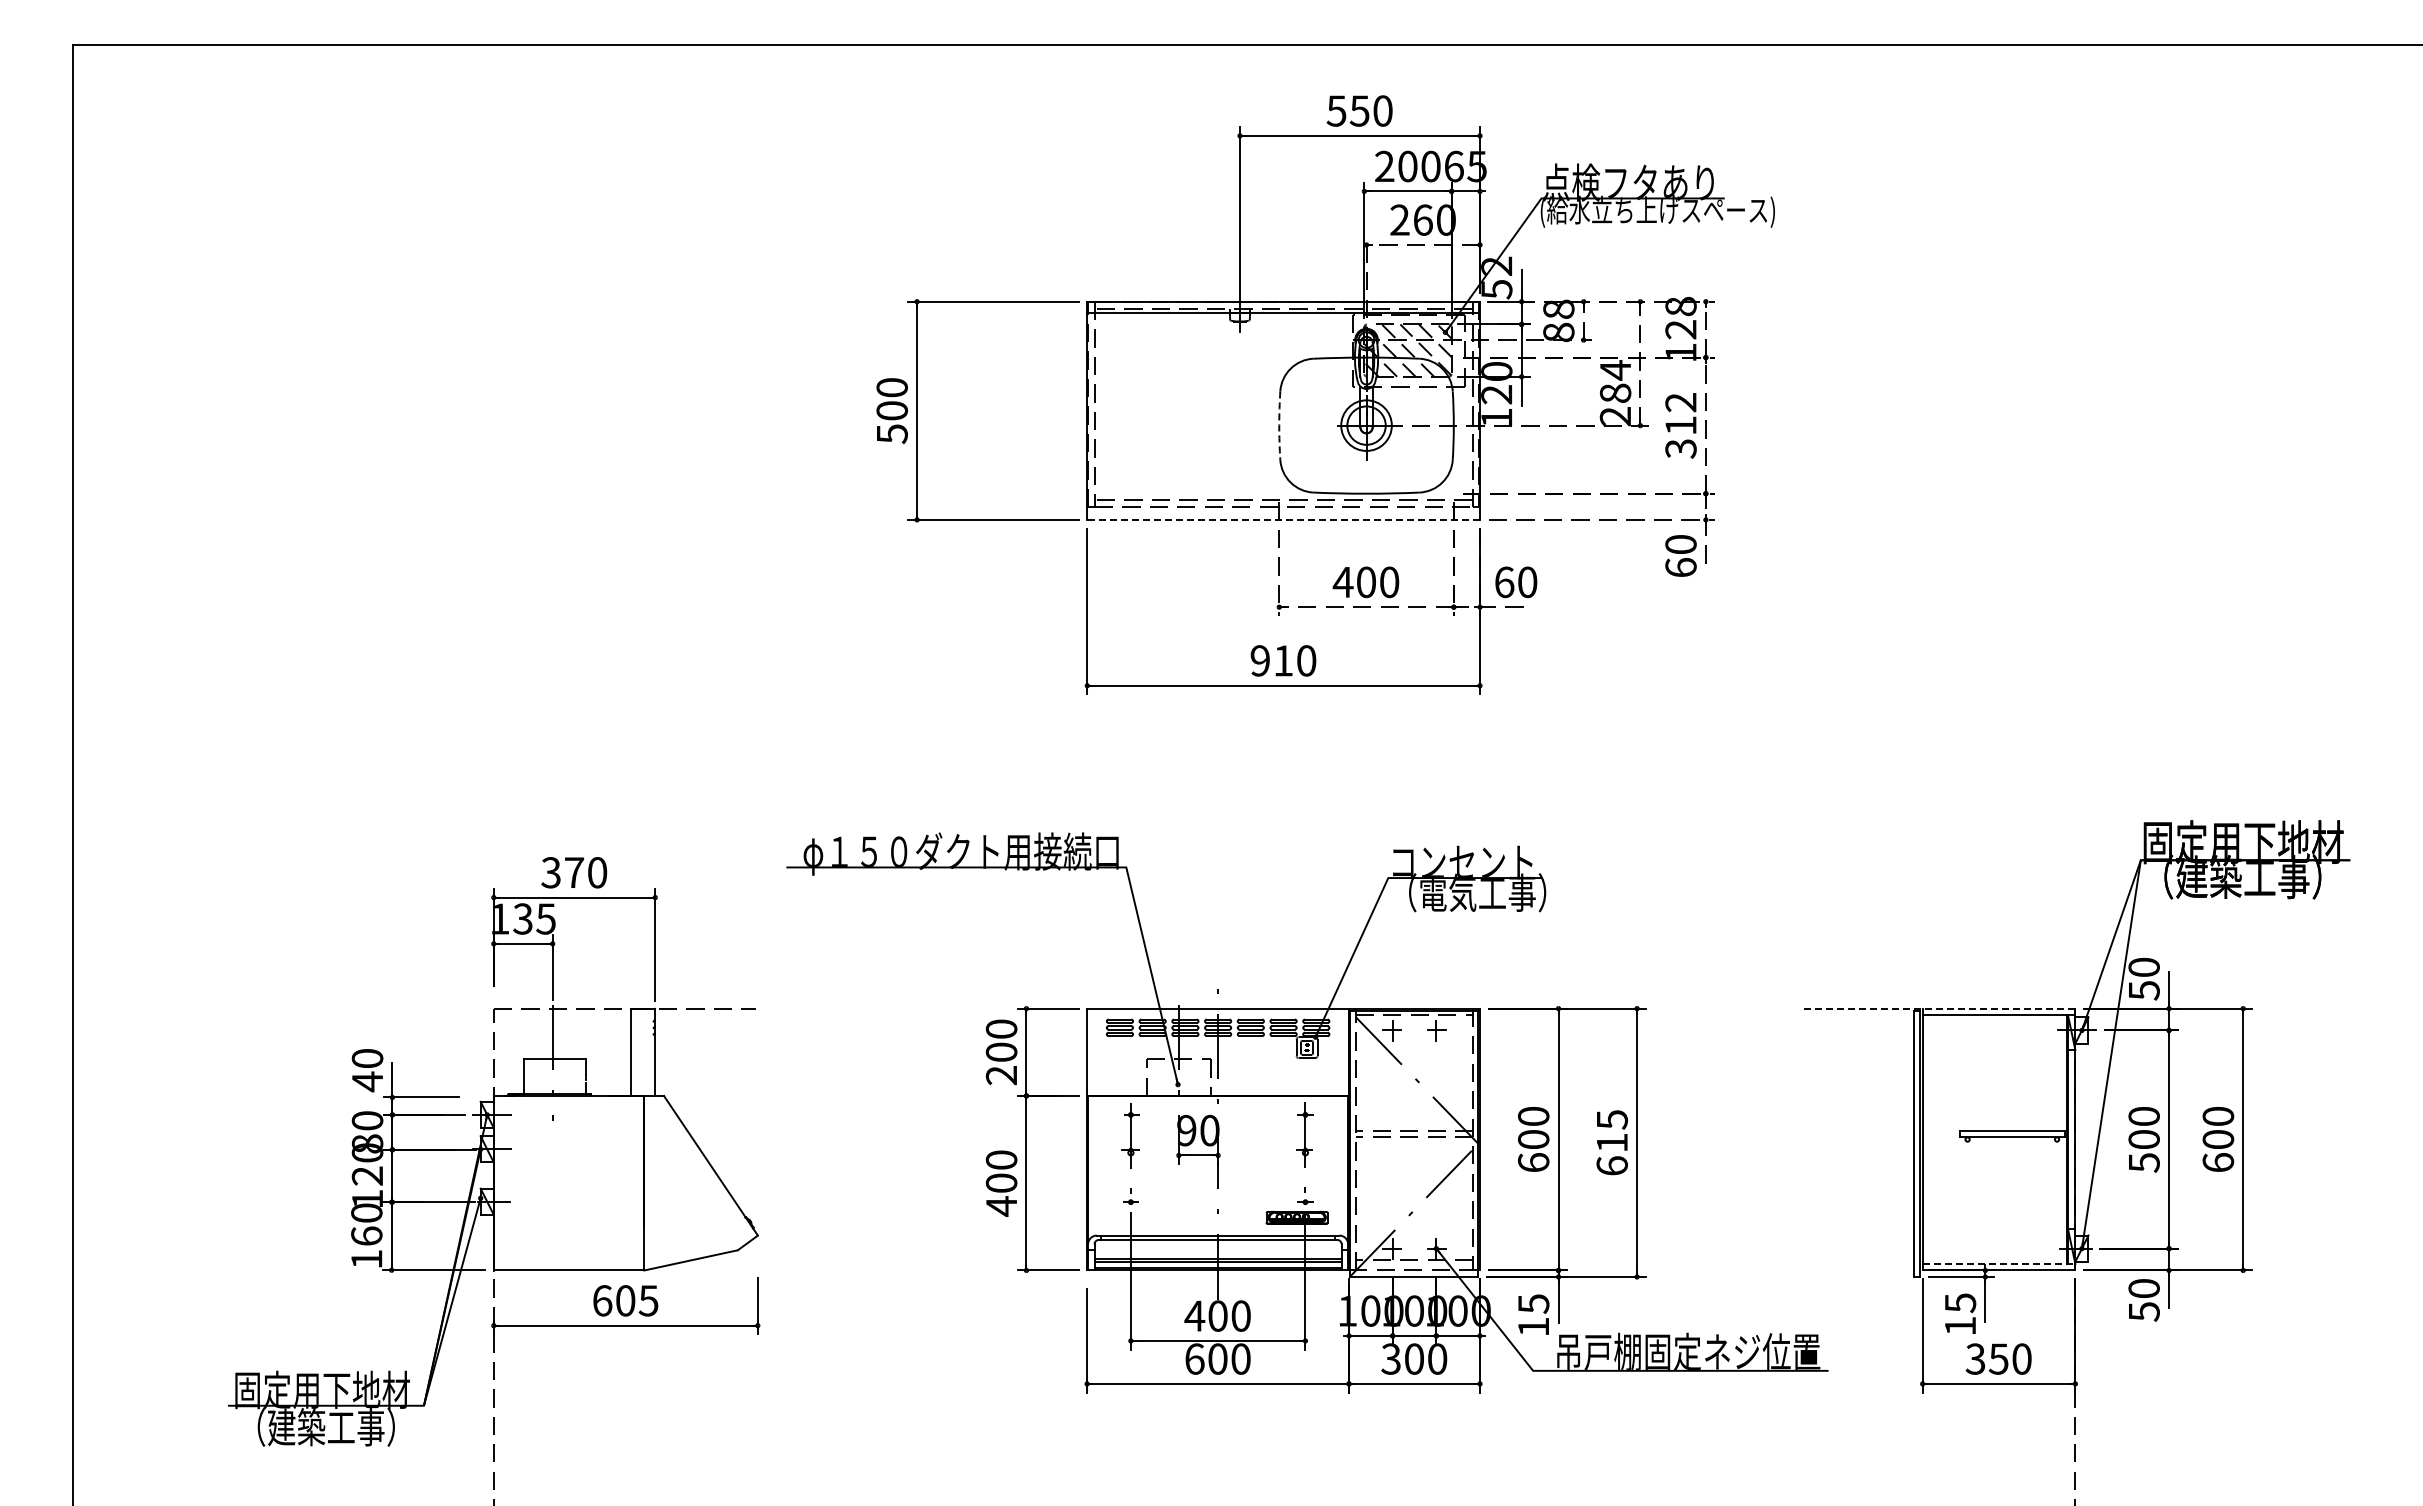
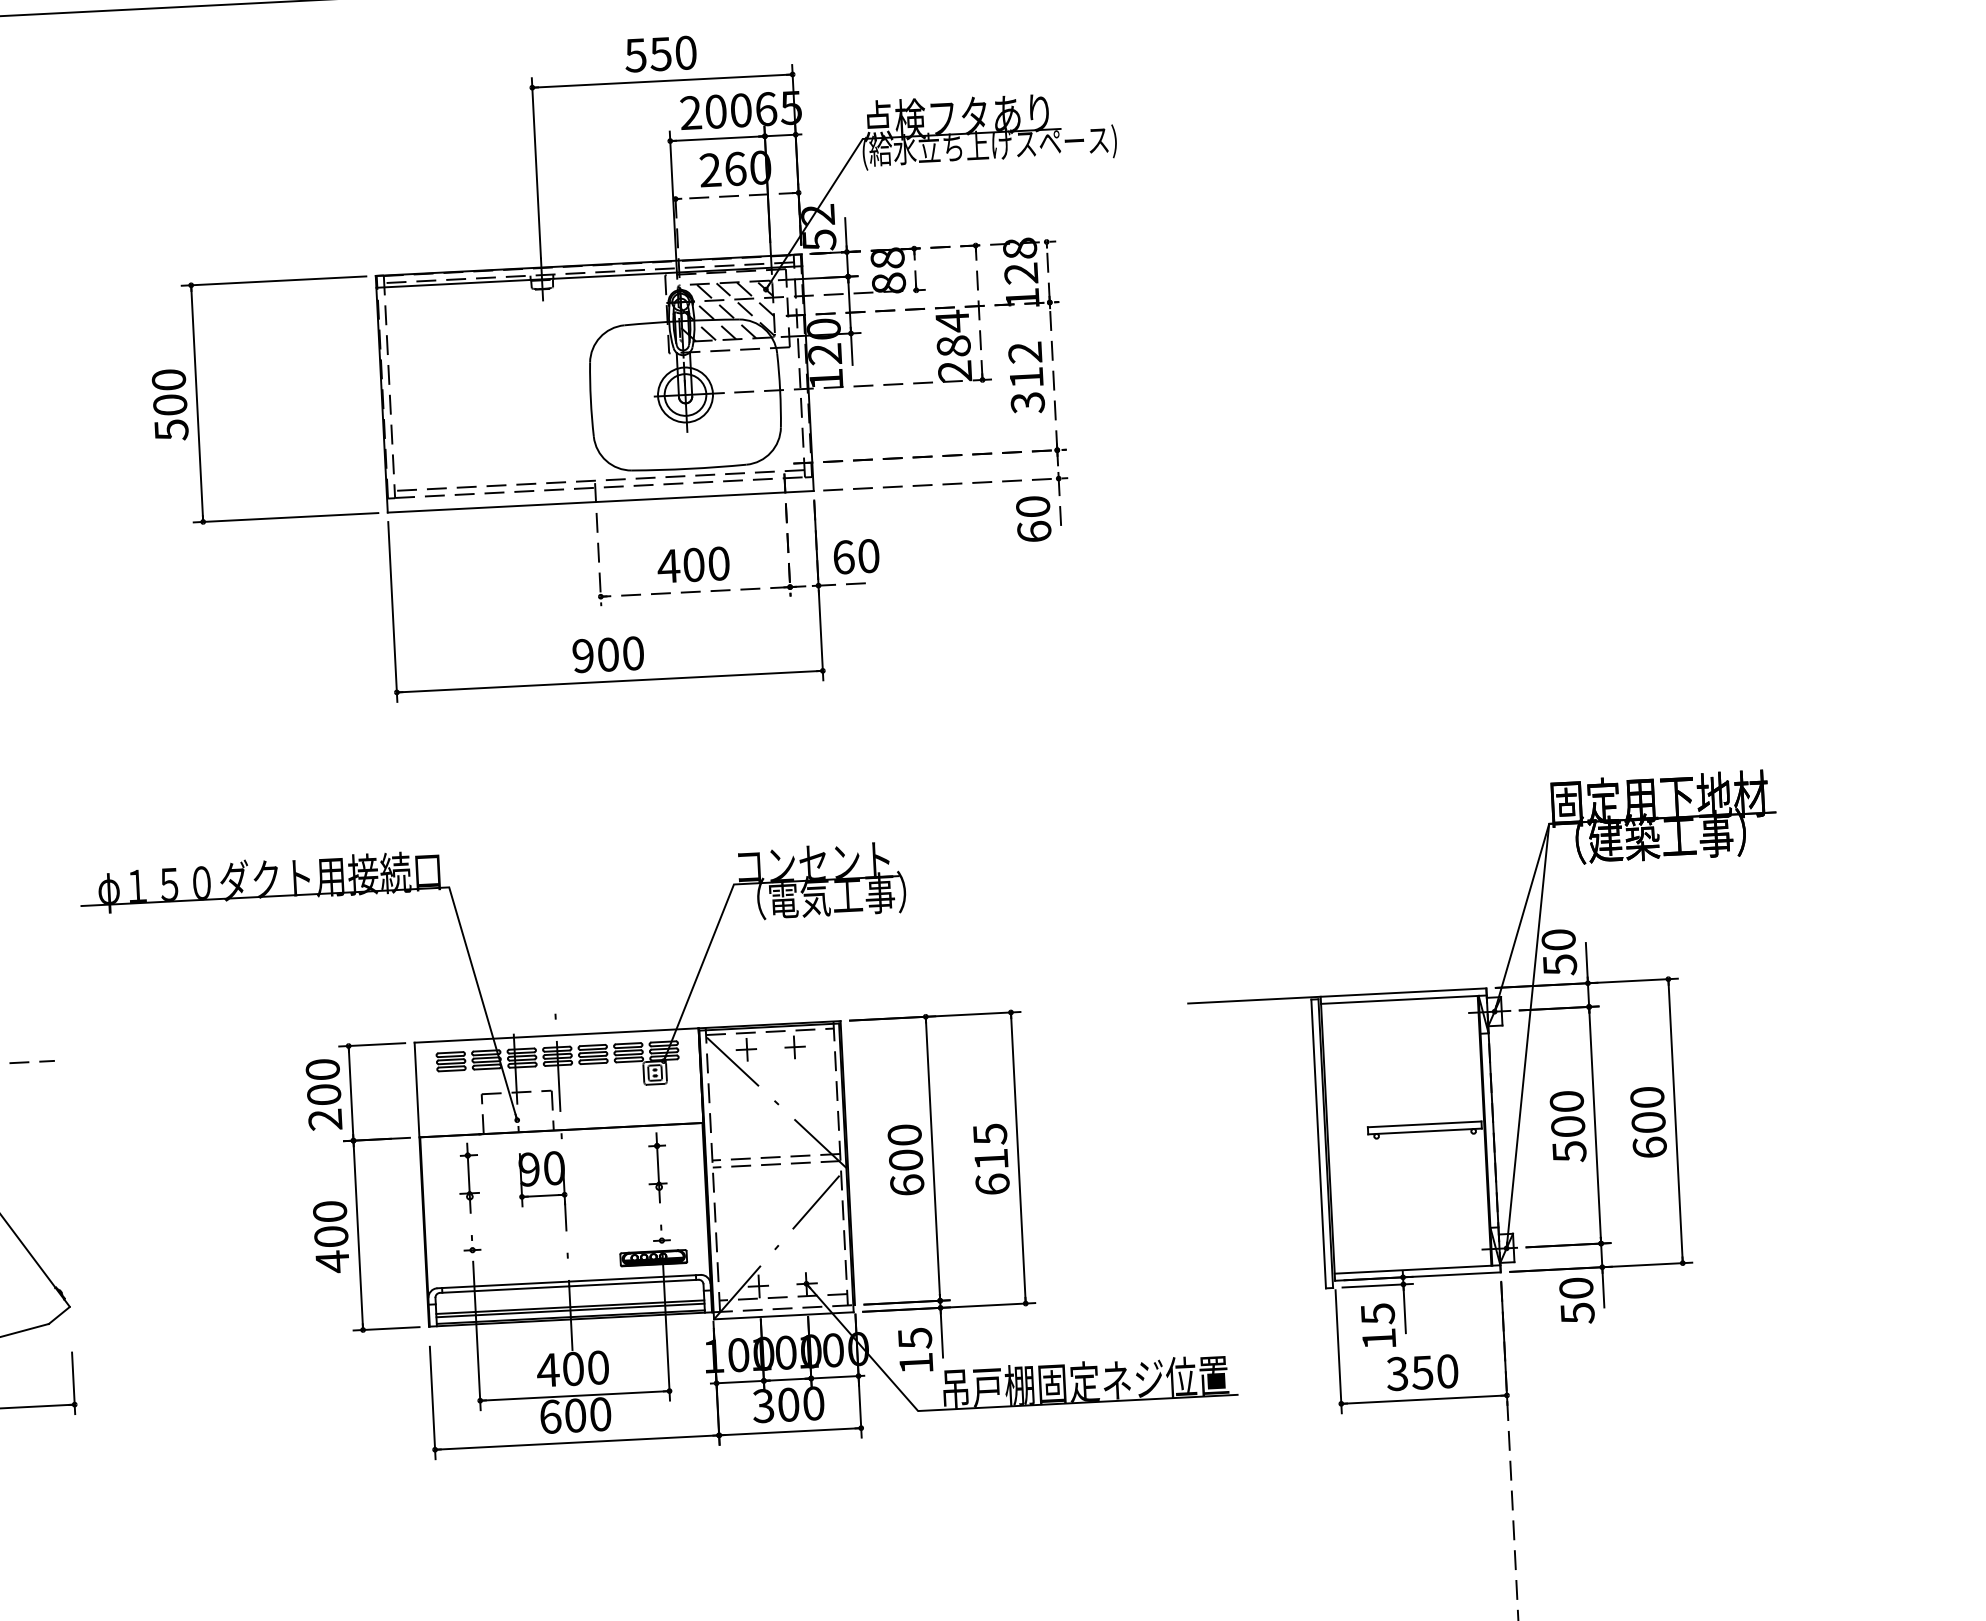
arc: (1279, 425) -> (591, 399), dashed -> solid
line: (1283, 519) -> (600, 501), dashed -> solid
text: (1283, 660) -> (608, 654), 910 -> 900
line: (1937, 1008) -> (1336, 995), dashed -> solid
line: (1999, 1263) -> (1418, 1268), dashed -> solid

